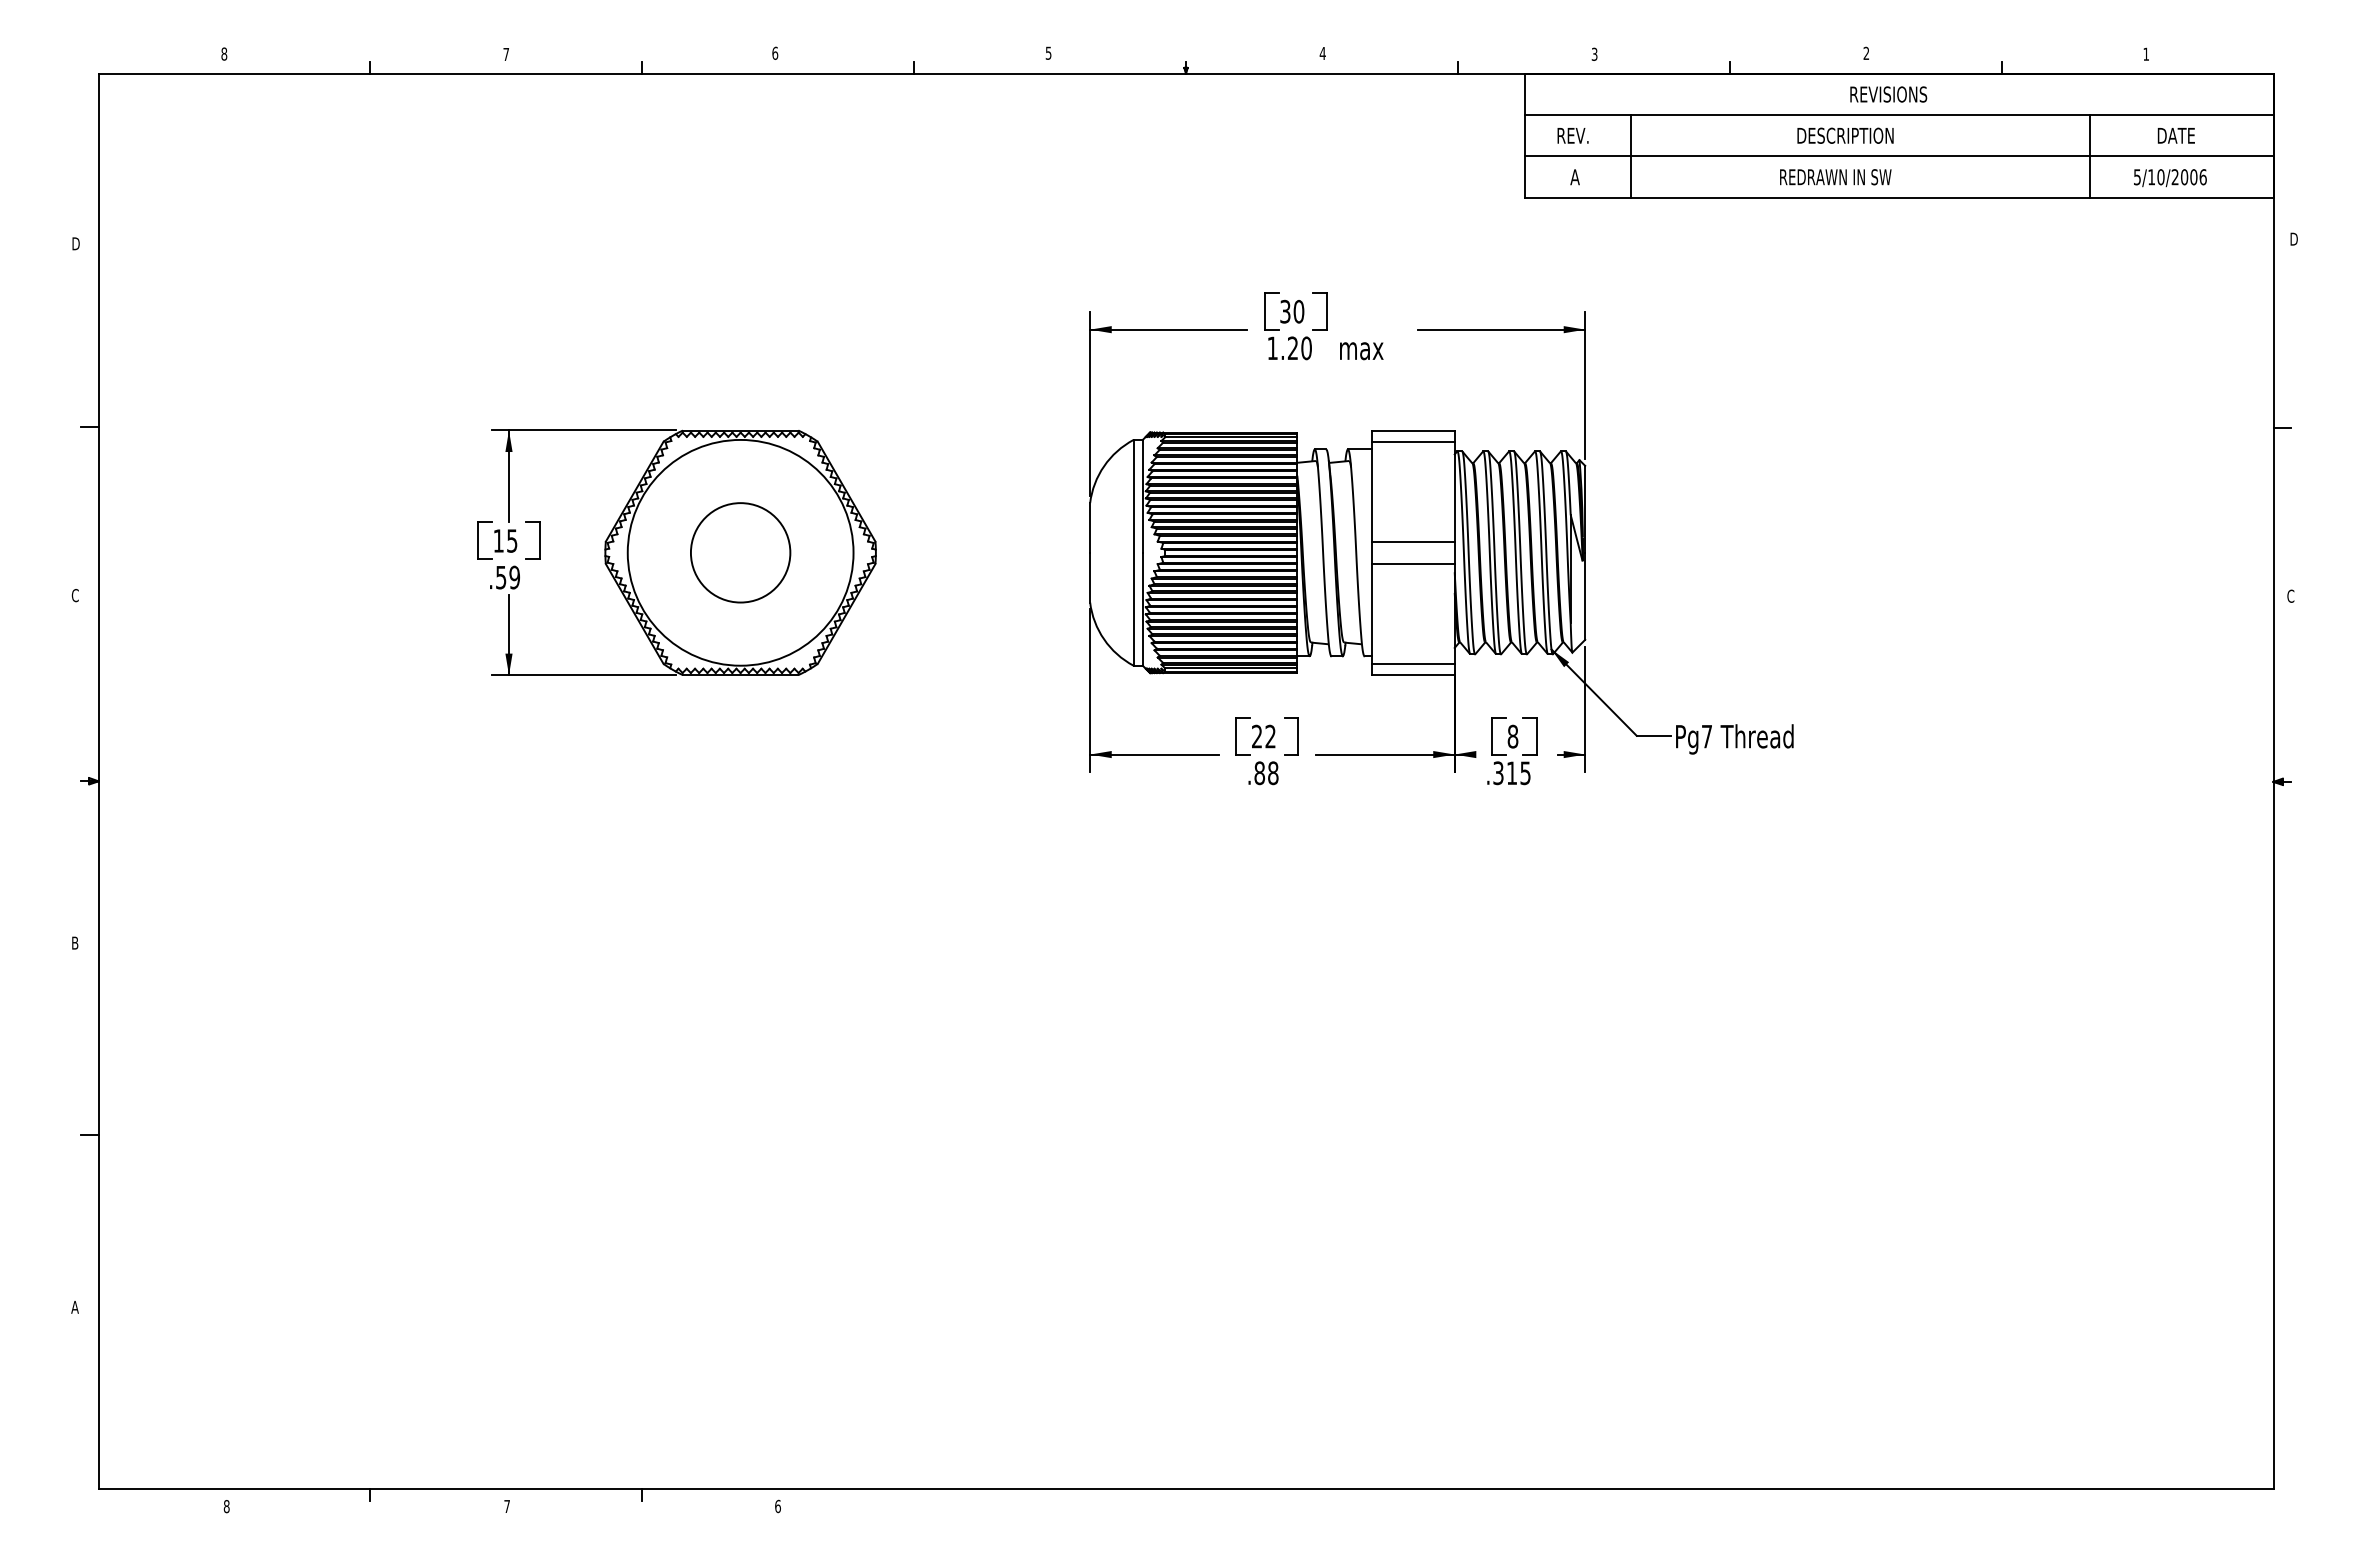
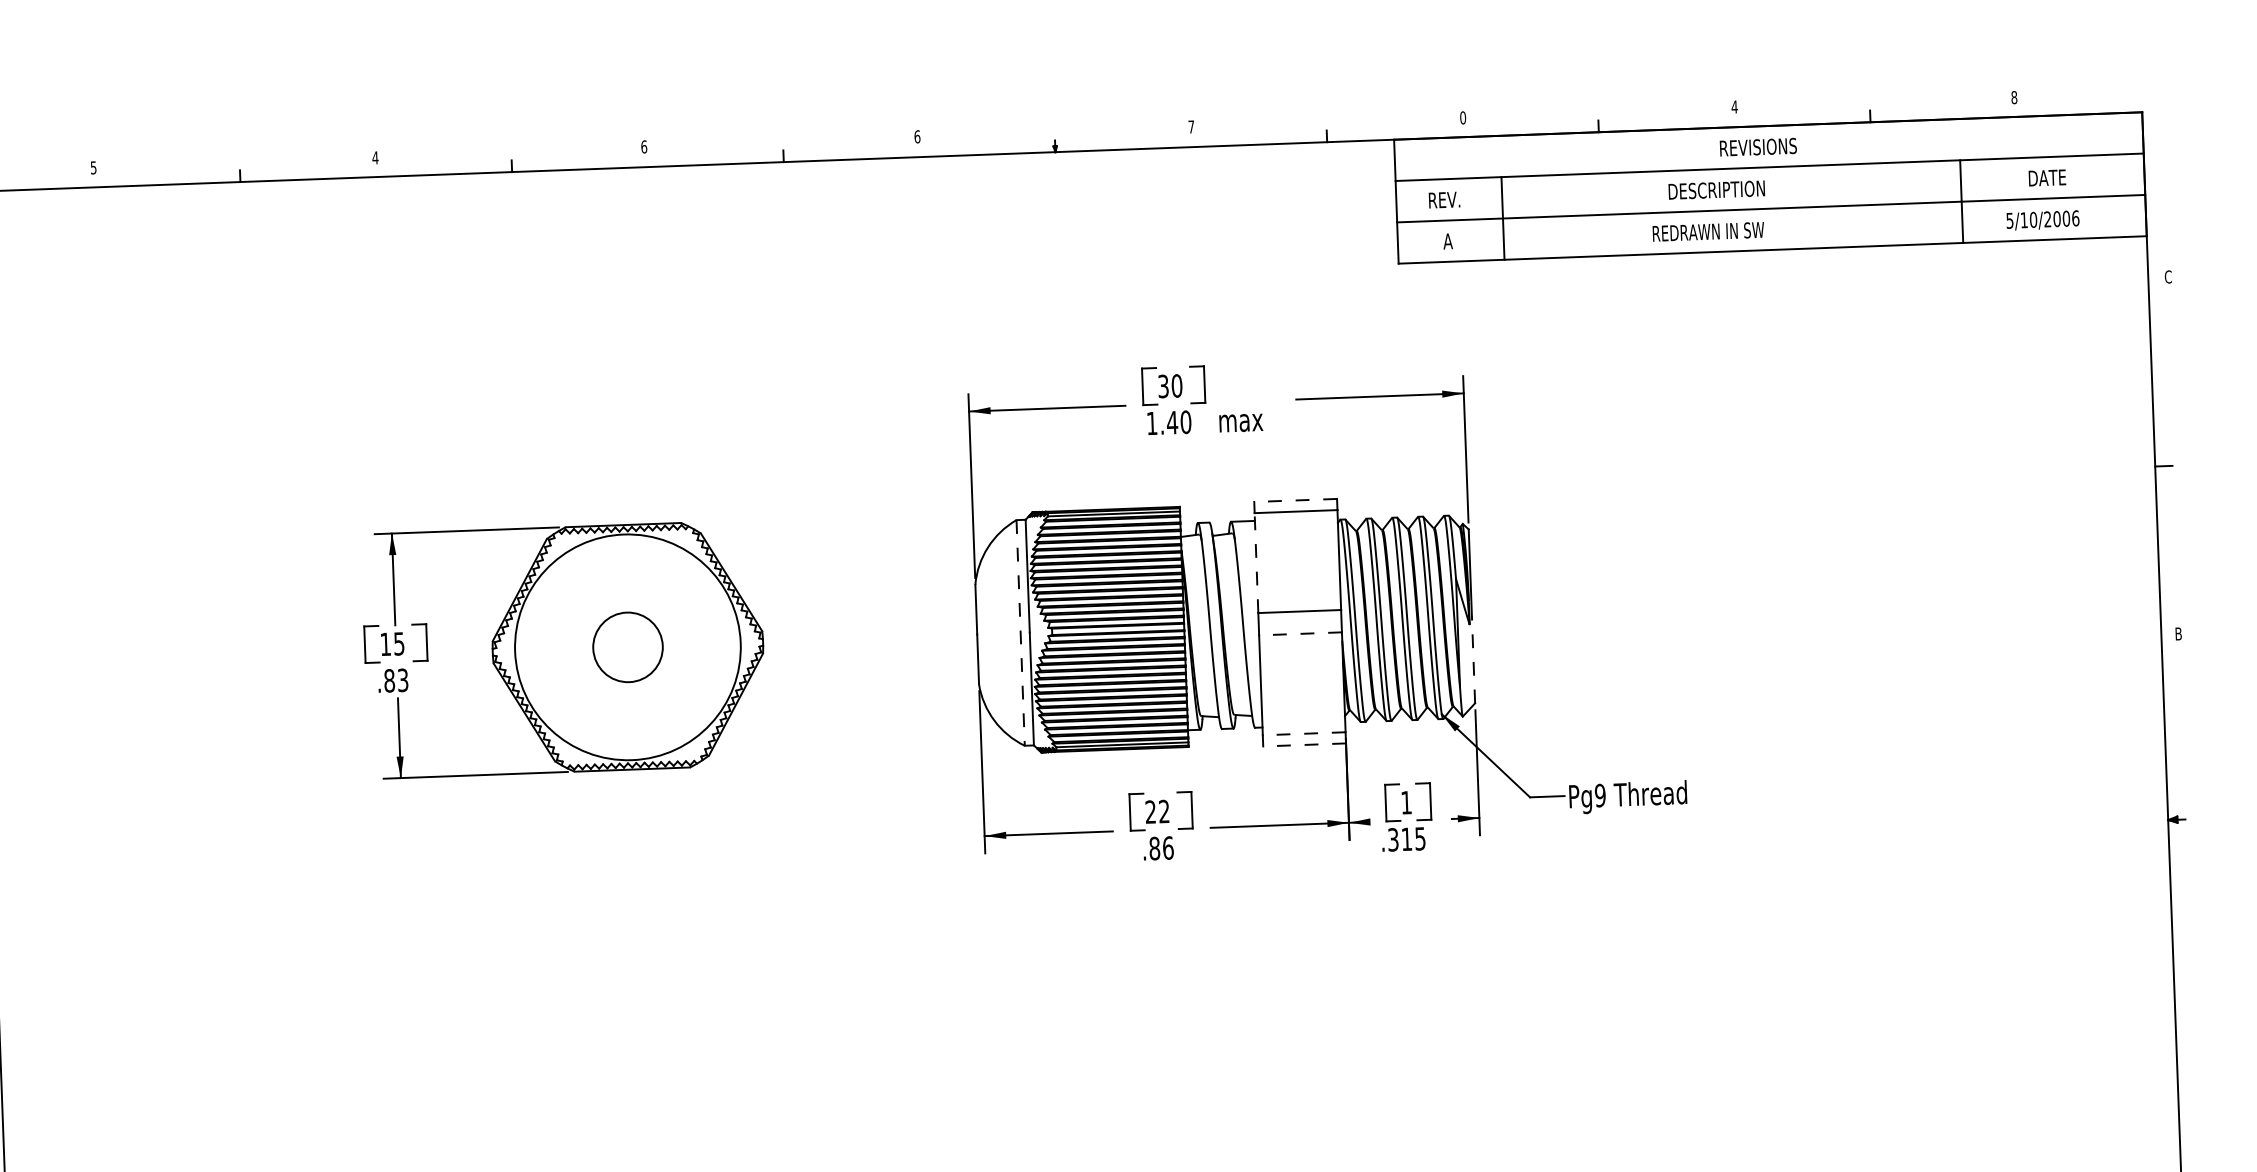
text: (1048, 52) -> (917, 136), 5 -> 6
text: (1866, 52) -> (1734, 106), 2 -> 4
text: (224, 53) -> (93, 167), 8 -> 5
text: (1322, 53) -> (1191, 127), 4 -> 7
text: (1594, 53) -> (1462, 117), 3 -> 0
text: (2146, 53) -> (2014, 96), 1 -> 8
text: (506, 54) -> (375, 157), 7 -> 4
text: (2293, 238) -> (2168, 276), D -> C
text: (1292, 347) -> (1171, 421), 1.20 -> 1.40
line: (1412, 430) -> (1294, 500), solid -> dashed
line: (1371, 491) -> (1256, 562), solid -> dashed
circle: (740, 552) -> (627, 647), size x0.7
line: (1133, 552) -> (1020, 632), solid -> dashed
line: (1412, 564) -> (1299, 634), solid -> dashed
text: (508, 577) -> (396, 680), .59 -> .83
line: (1585, 595) -> (1473, 659), solid -> dashed
text: (2290, 595) -> (2178, 633), C -> B
line: (1412, 663) -> (1303, 733), solid -> dashed
line: (1412, 675) -> (1303, 745), solid -> dashed
text: (1512, 736) -> (1405, 802), 8 -> 1
text: (1706, 736) -> (1599, 795), Pg7 -> Pg9
text: (1273, 772) -> (1168, 847), .88 -> .86

